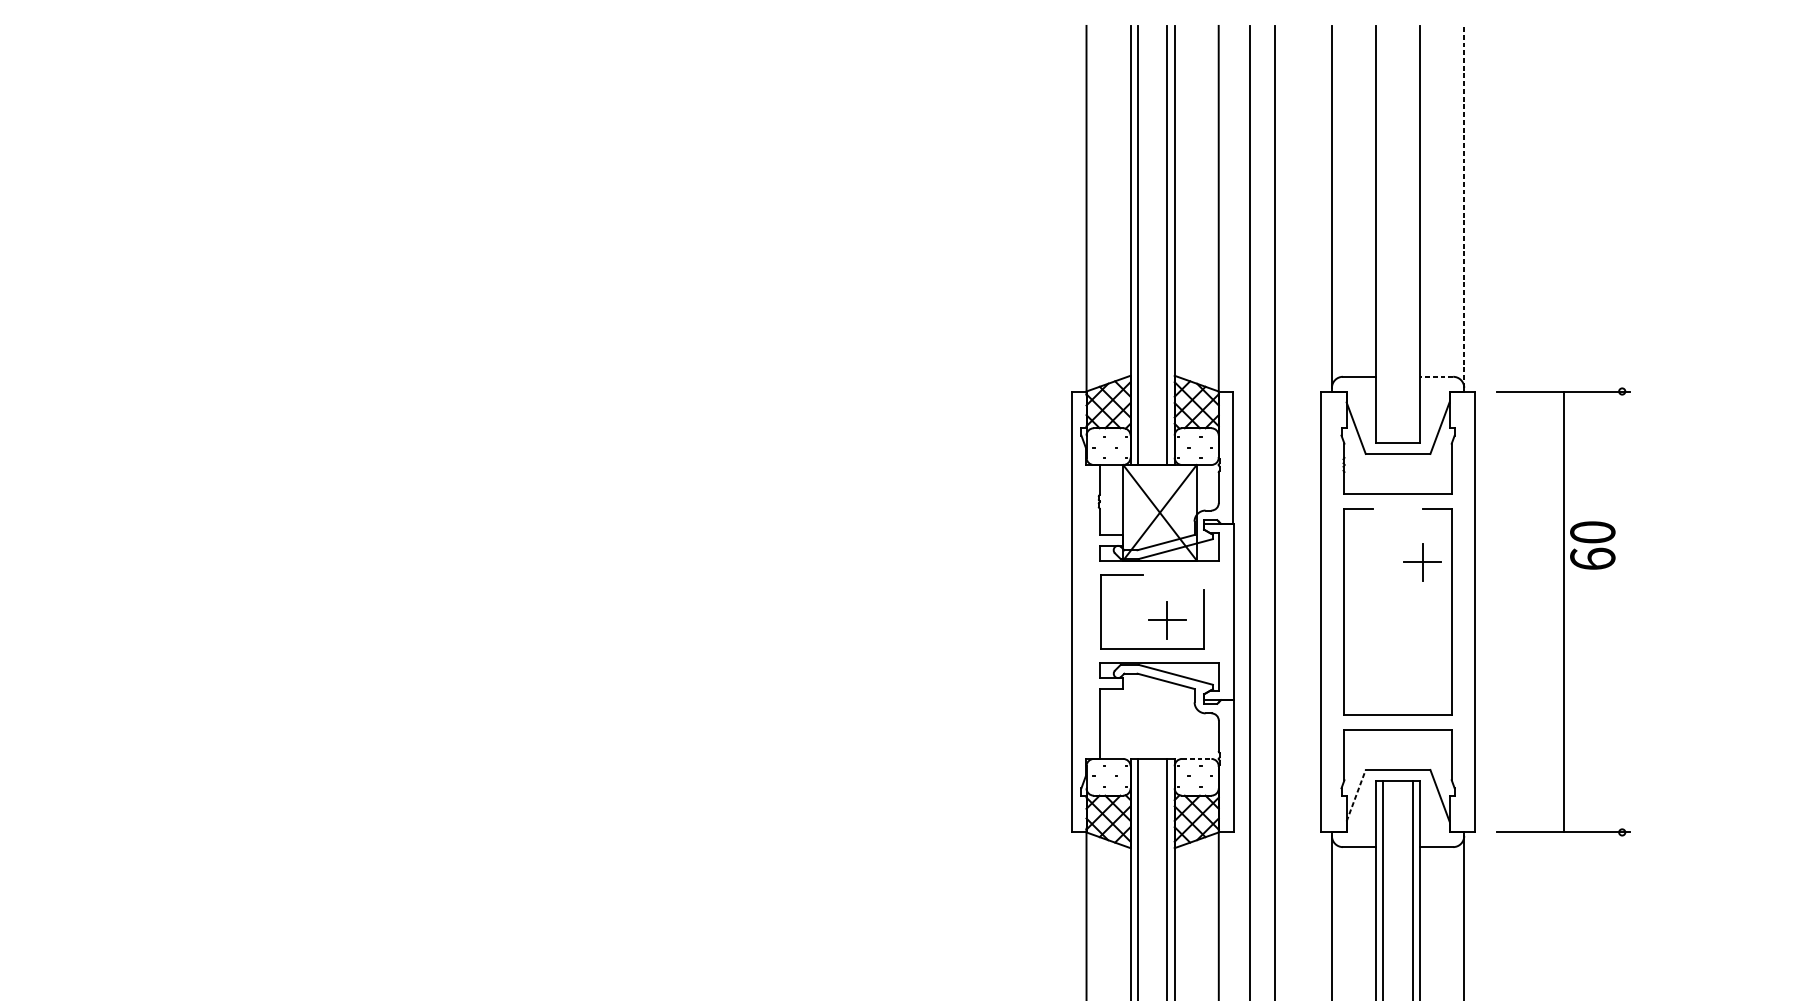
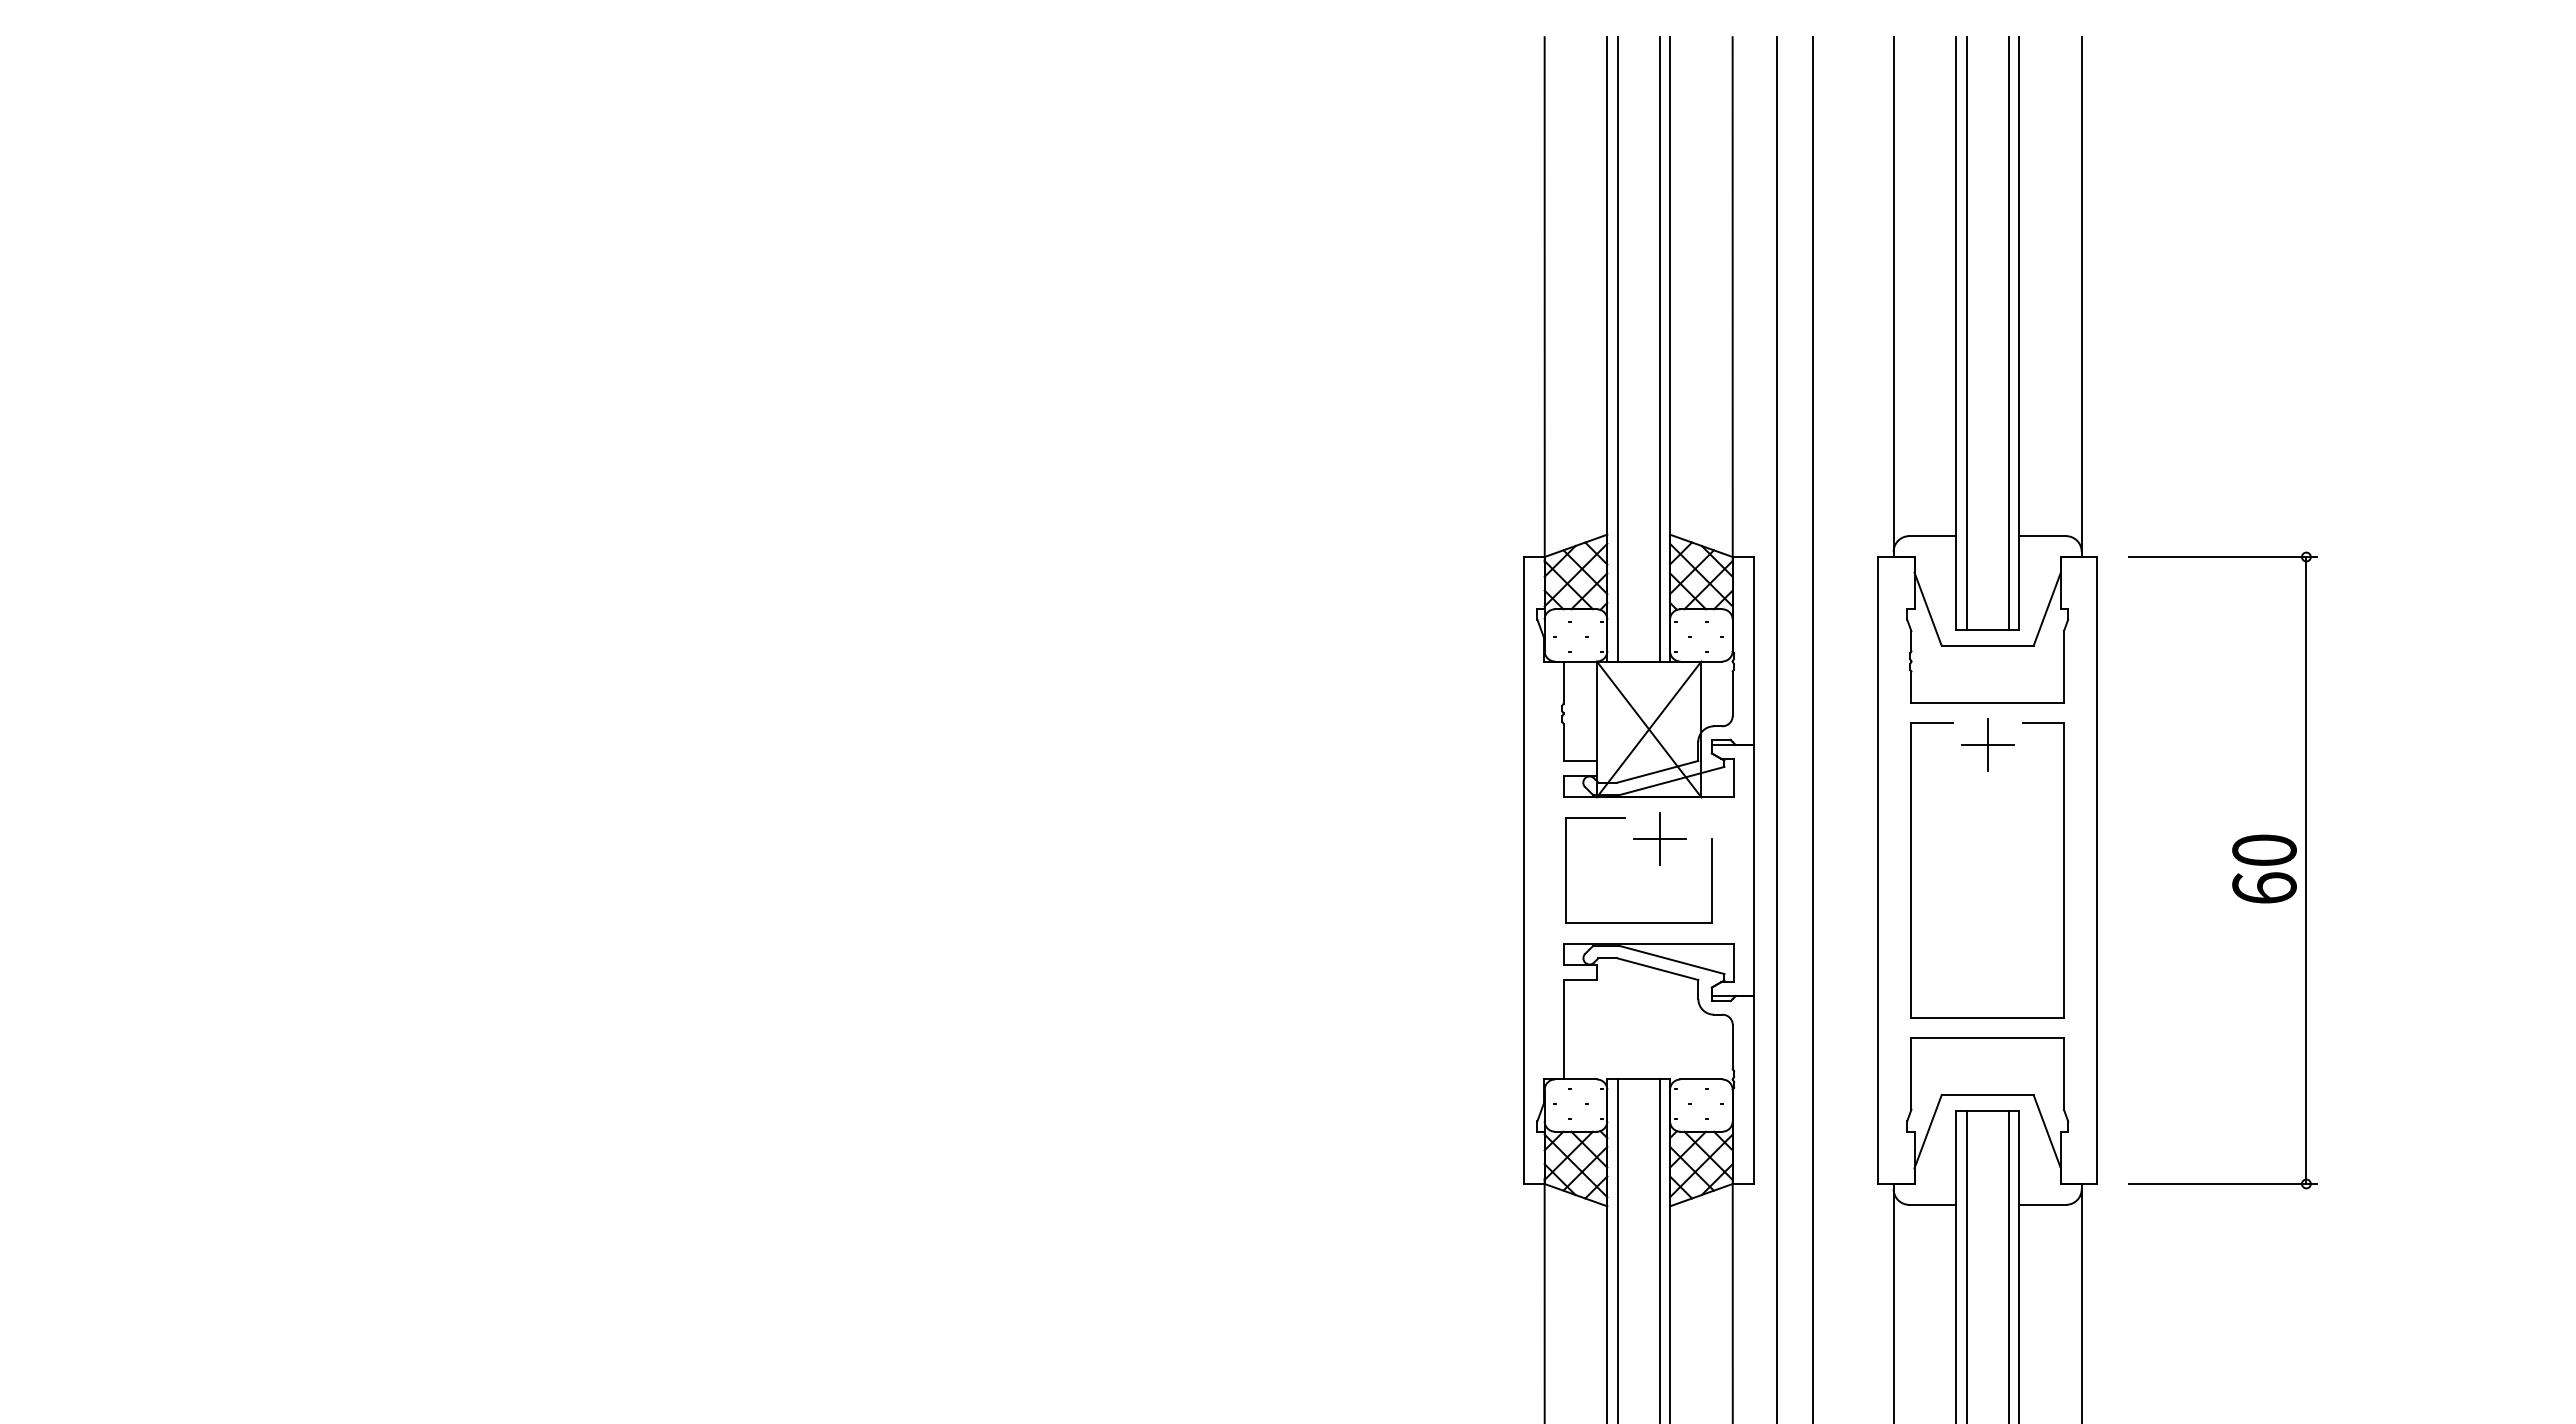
line: (1464, 206) -> (2081, 294), dashed -> solid
line: (1383, 234) -> (1966, 333), added
line: (1412, 234) -> (2008, 333), added
line: (1436, 377) -> (2042, 536), dashed -> solid
text: (1592, 545) -> (2264, 868), moved
part: (1422, 562) -> (1987, 744), moved
line: (1563, 611) -> (2306, 870), moved
part: (1167, 619) -> (1659, 838), moved
line: (1196, 758) -> (1701, 1079), dashed -> solid
line: (1356, 795) -> (1928, 1131), dashed -> solid

